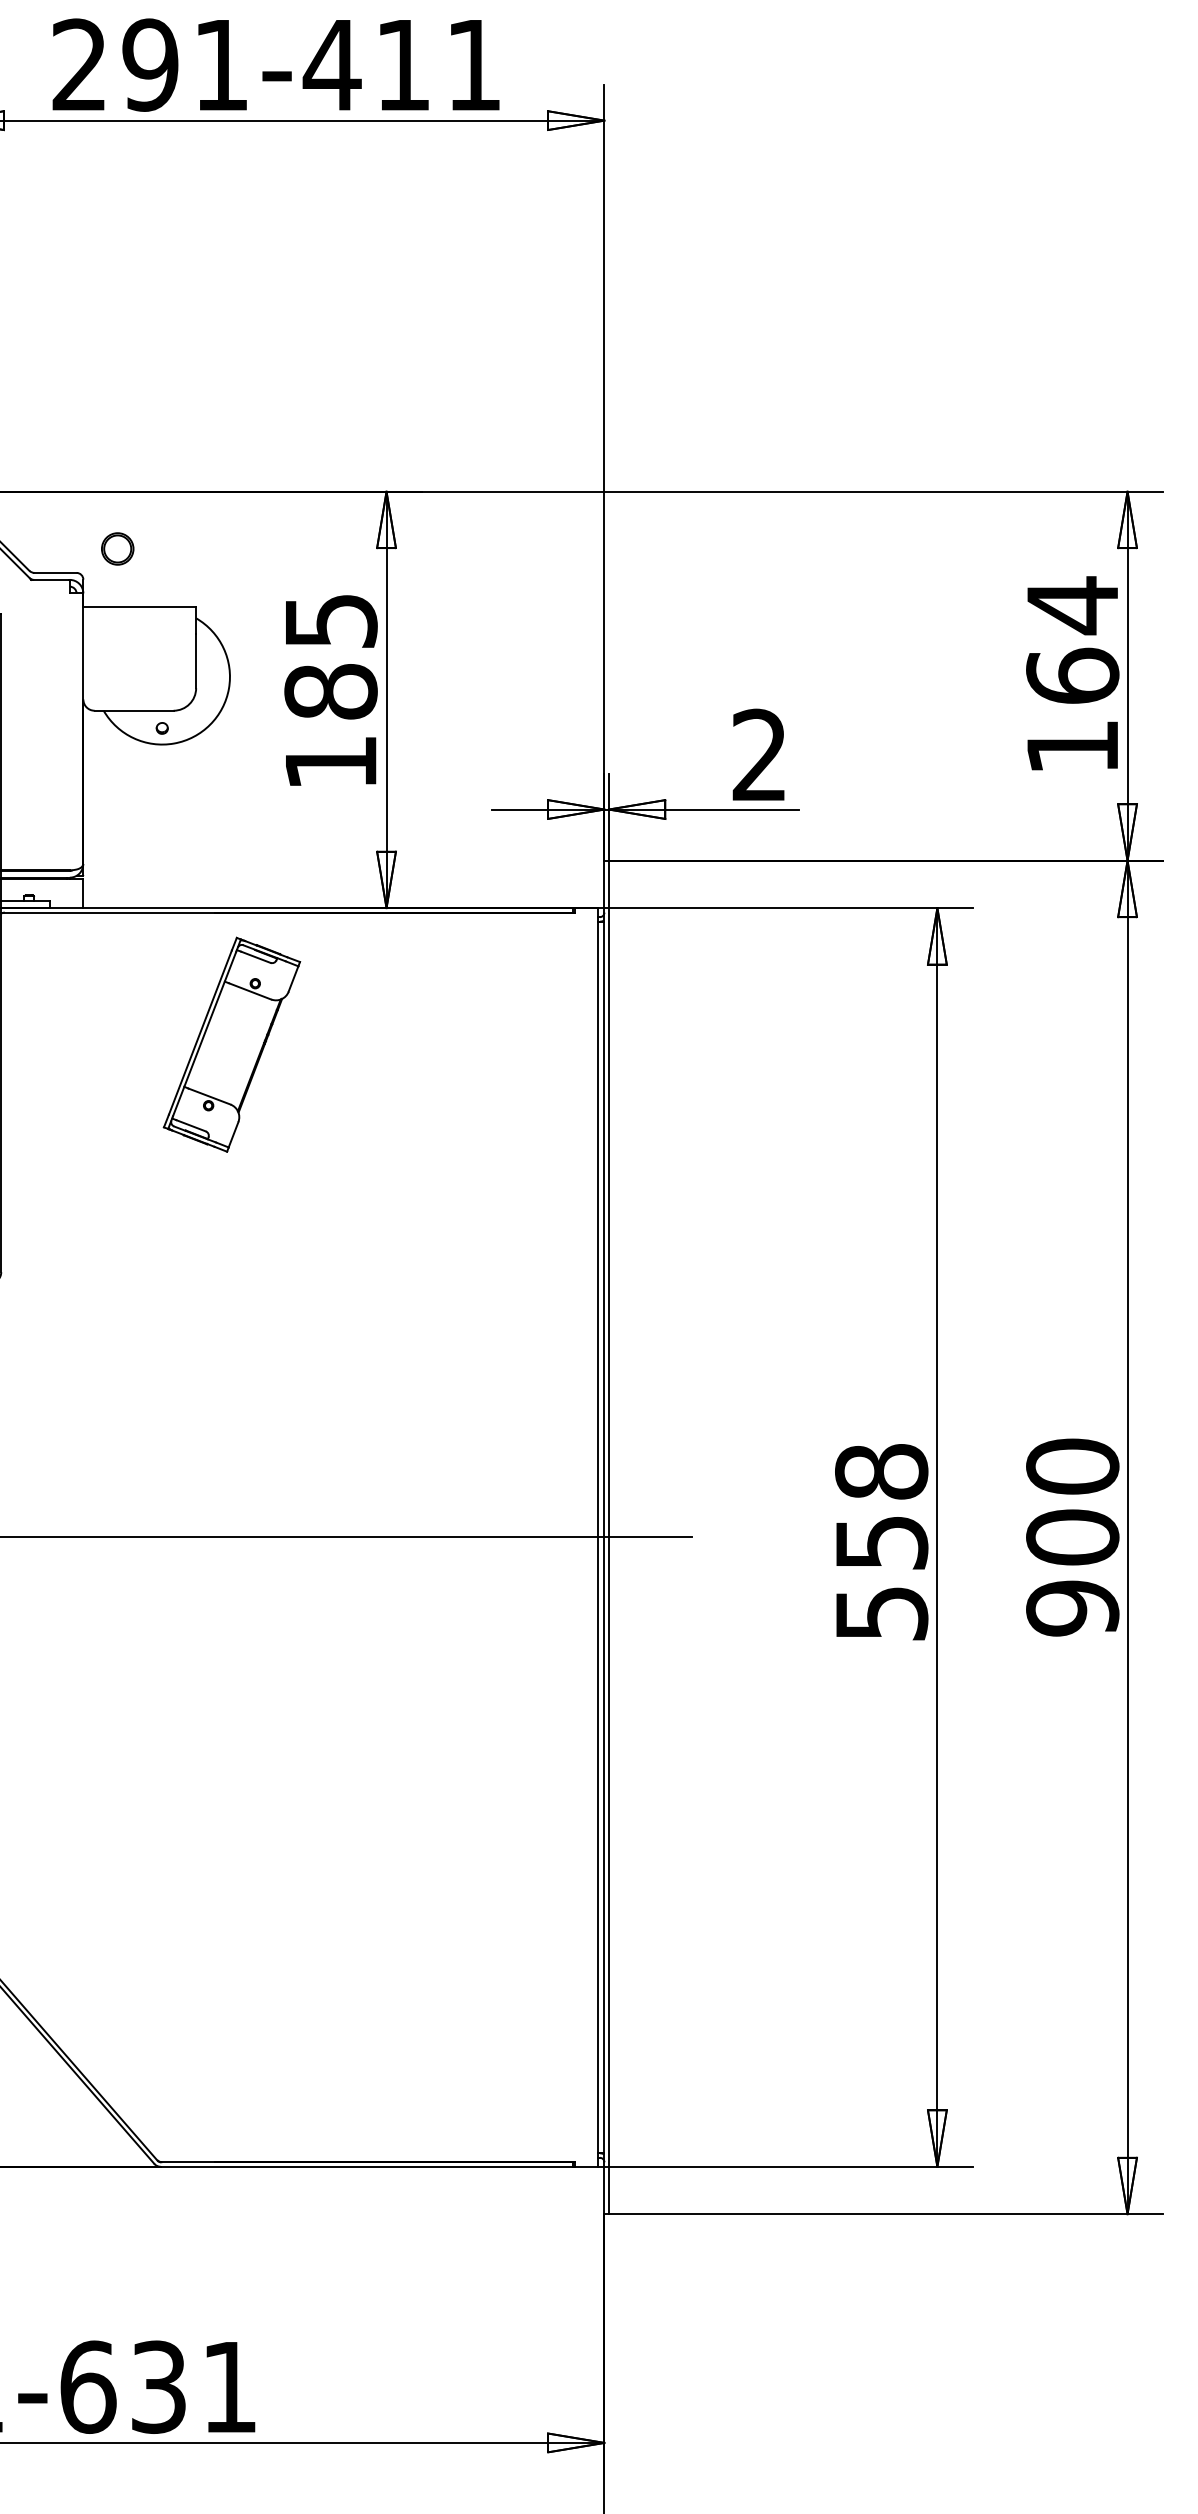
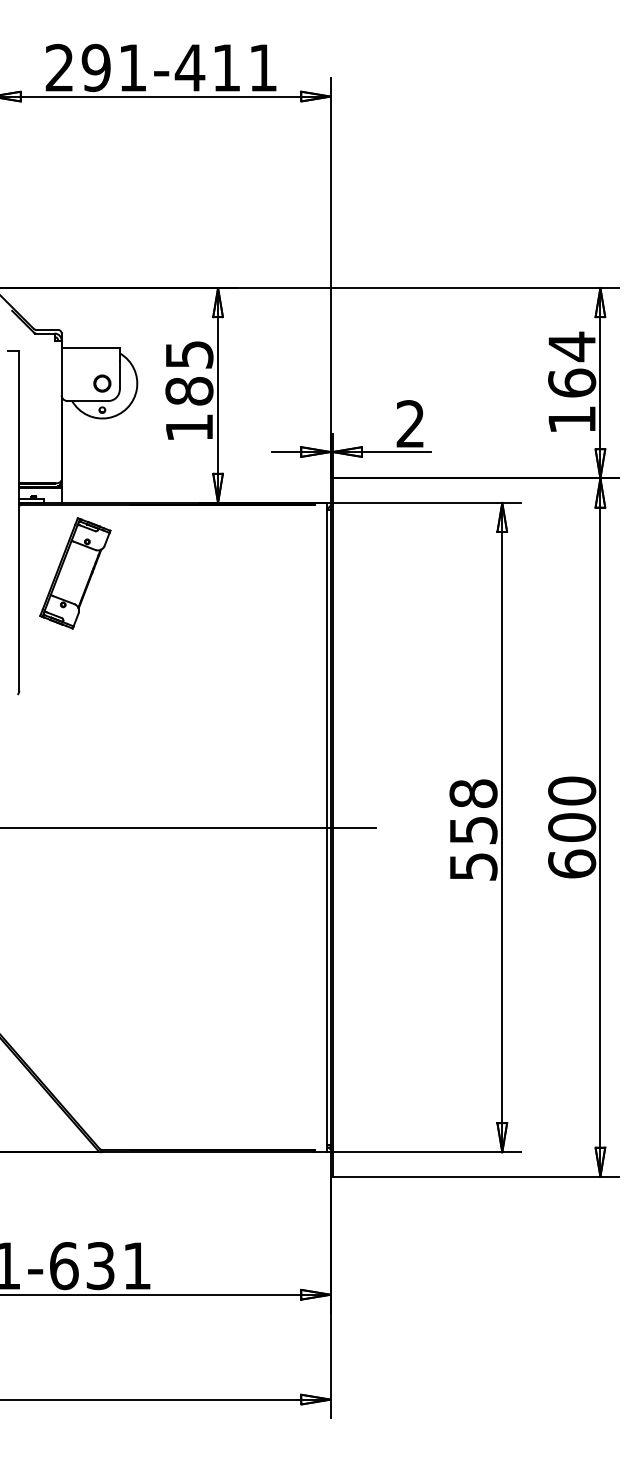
circle: (117, 548) -> (102, 383), moved
part: (232, 1044) -> (75, 573), moved
text: (1073, 1607) -> (572, 863), 900 -> 600

